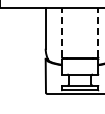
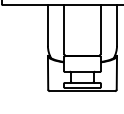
line: (62, 32) -> (64, 29), dashed -> solid
line: (98, 32) -> (100, 29), dashed -> solid

